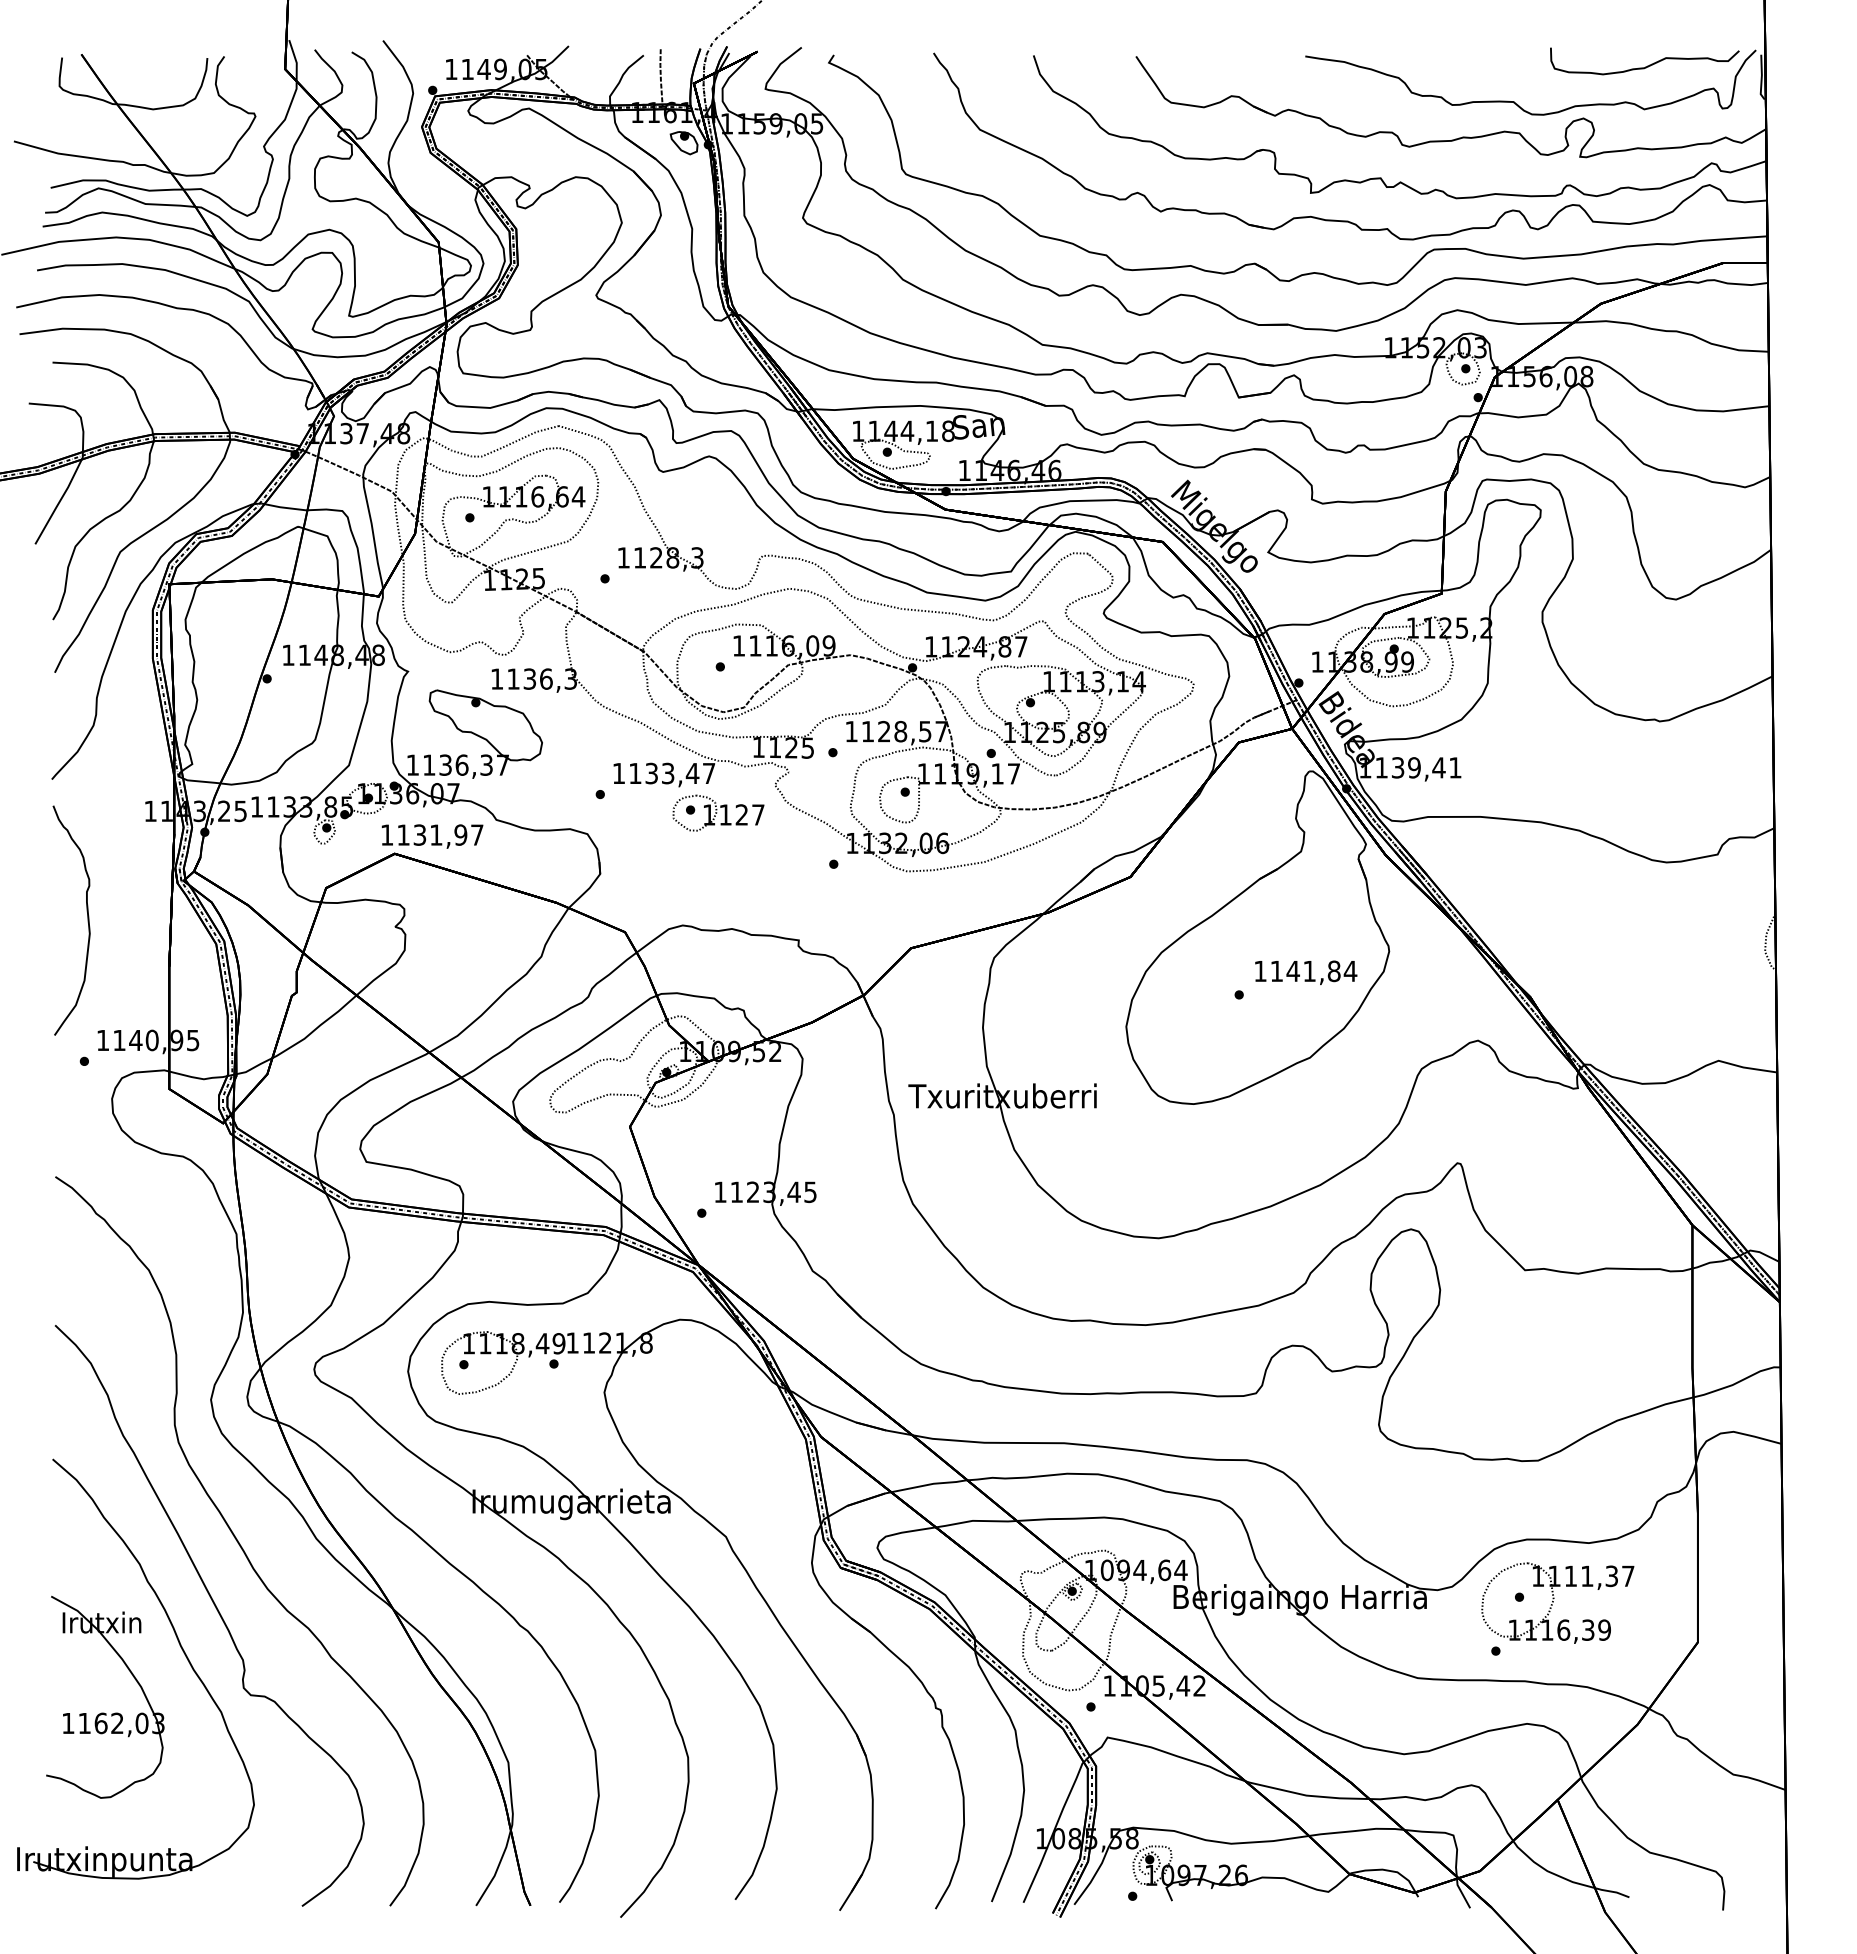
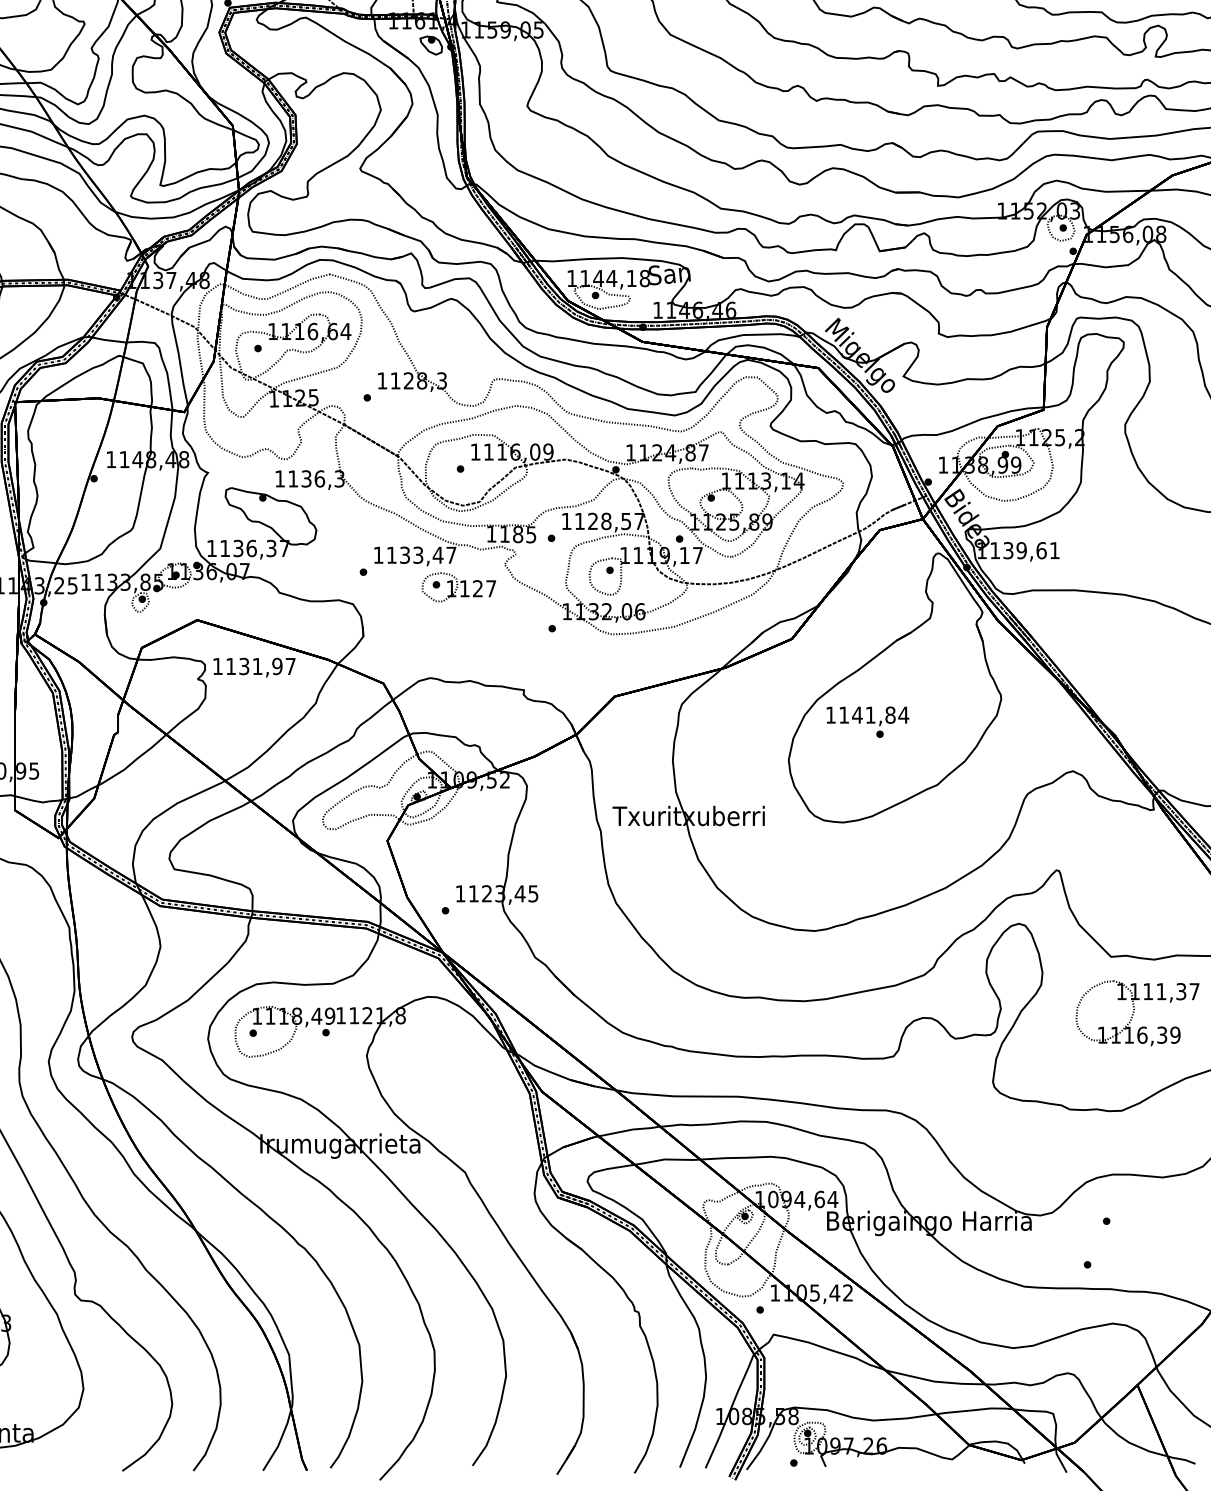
text: (791, 747) -> (518, 534), 1125 -> 1185
text: (1438, 767) -> (1041, 550), 1139,41 -> 1139,61
text: (432, 836) -> (254, 667), moved
text: (1306, 972) -> (868, 716), moved
part: (1557, 1602) -> (1137, 1012), moved

